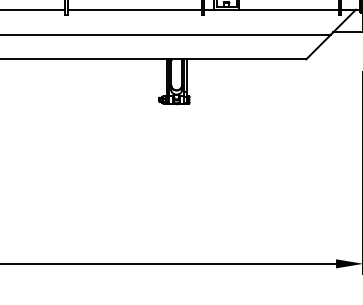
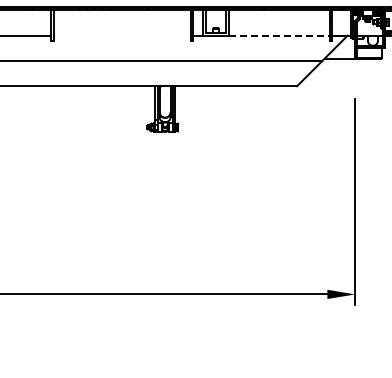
line: (134, 9) -> (122, 35), removed
line: (288, 9) -> (279, 35), solid -> dashed

